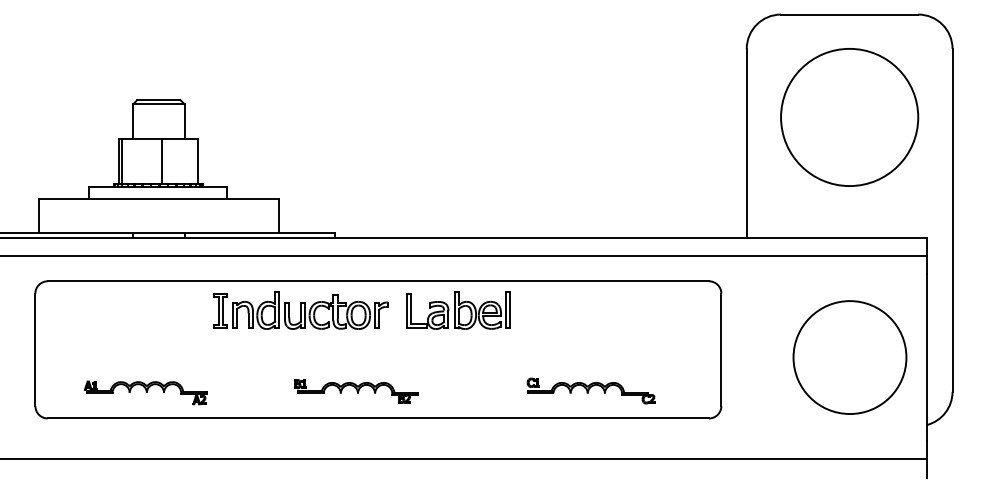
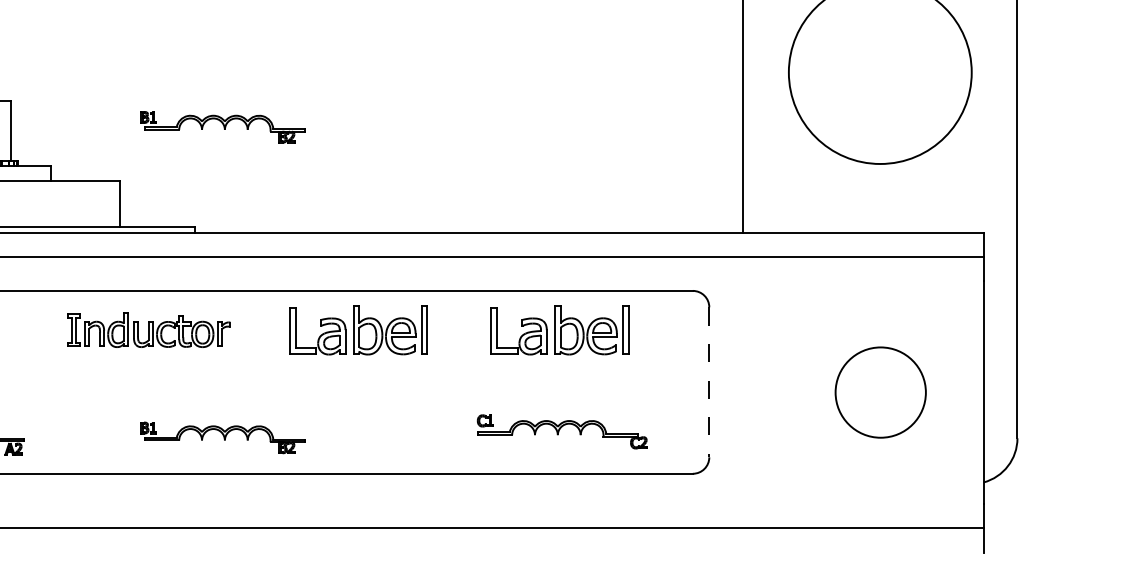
part: (356, 158) -> (222, 127), added
part: (300, 310) -> (148, 329), size x0.7
part: (609, 310) -> (560, 329), added
line: (721, 350) -> (709, 383), solid -> dashed
circle: (849, 357) -> (880, 392), size x0.6
part: (590, 390) -> (561, 431), moved

